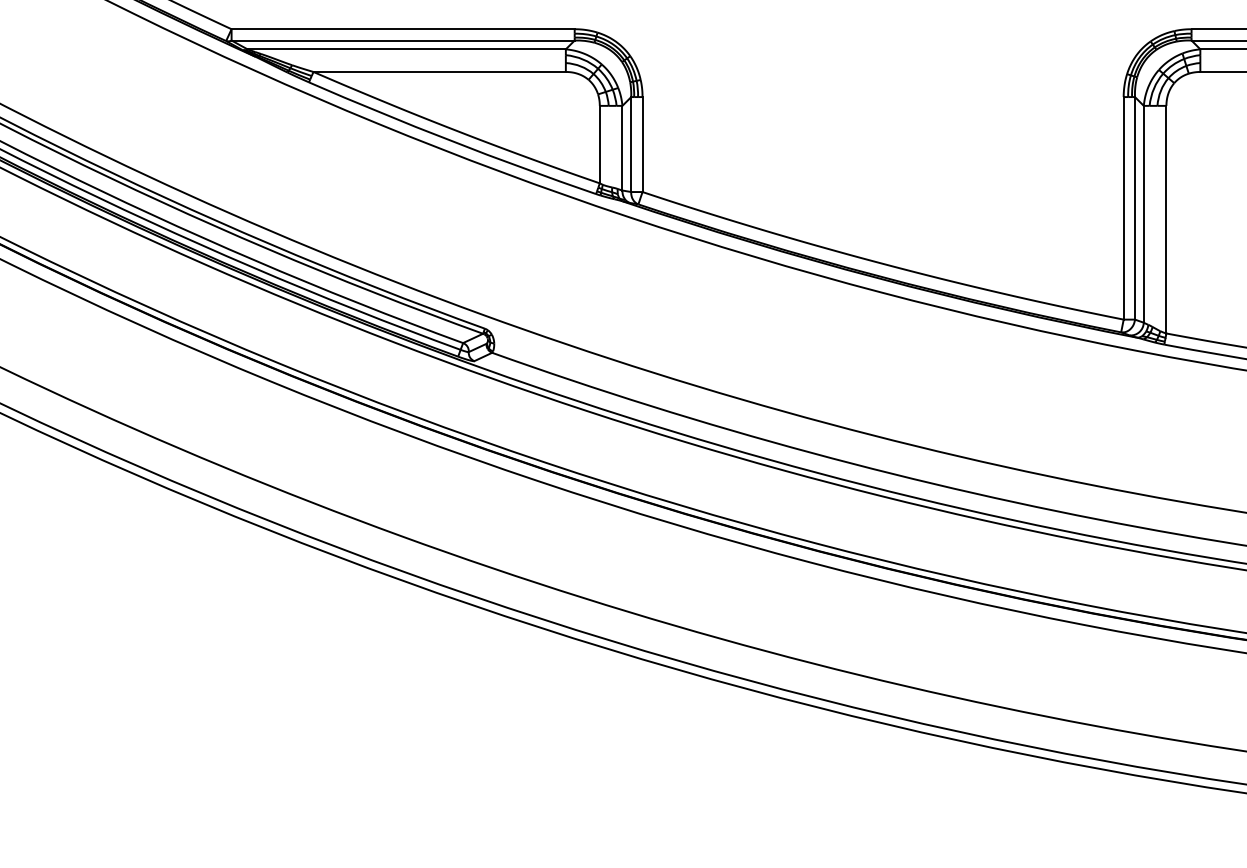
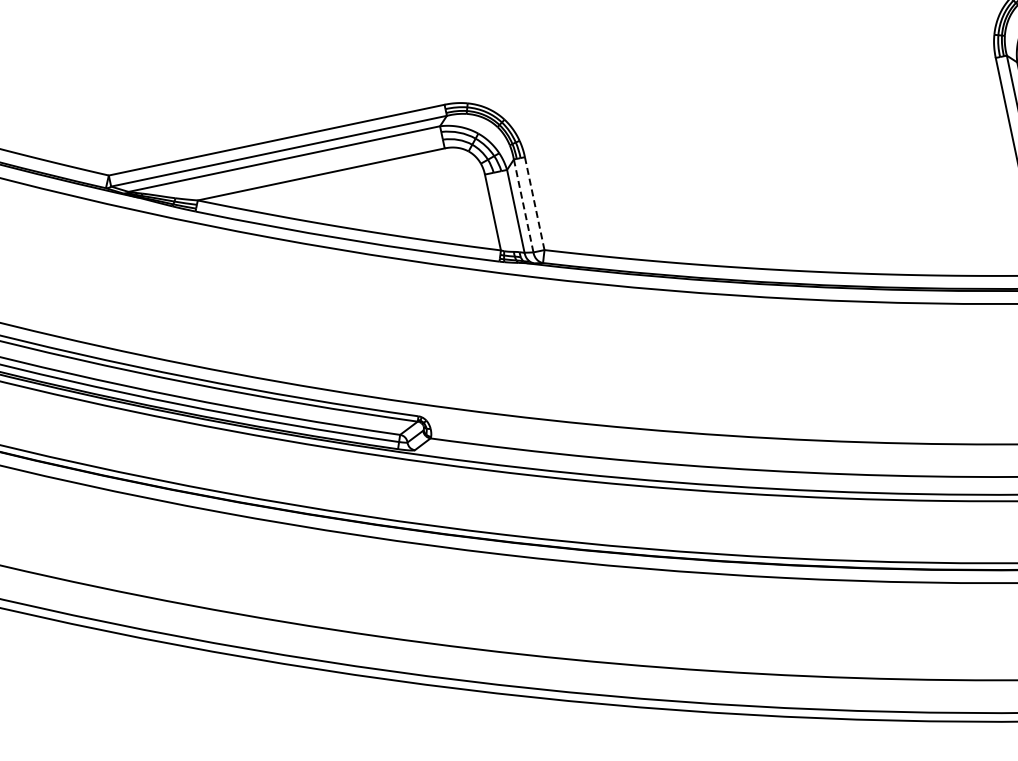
line: (631, 144) -> (523, 205), solid -> dashed
line: (642, 145) -> (534, 204), solid -> dashed

